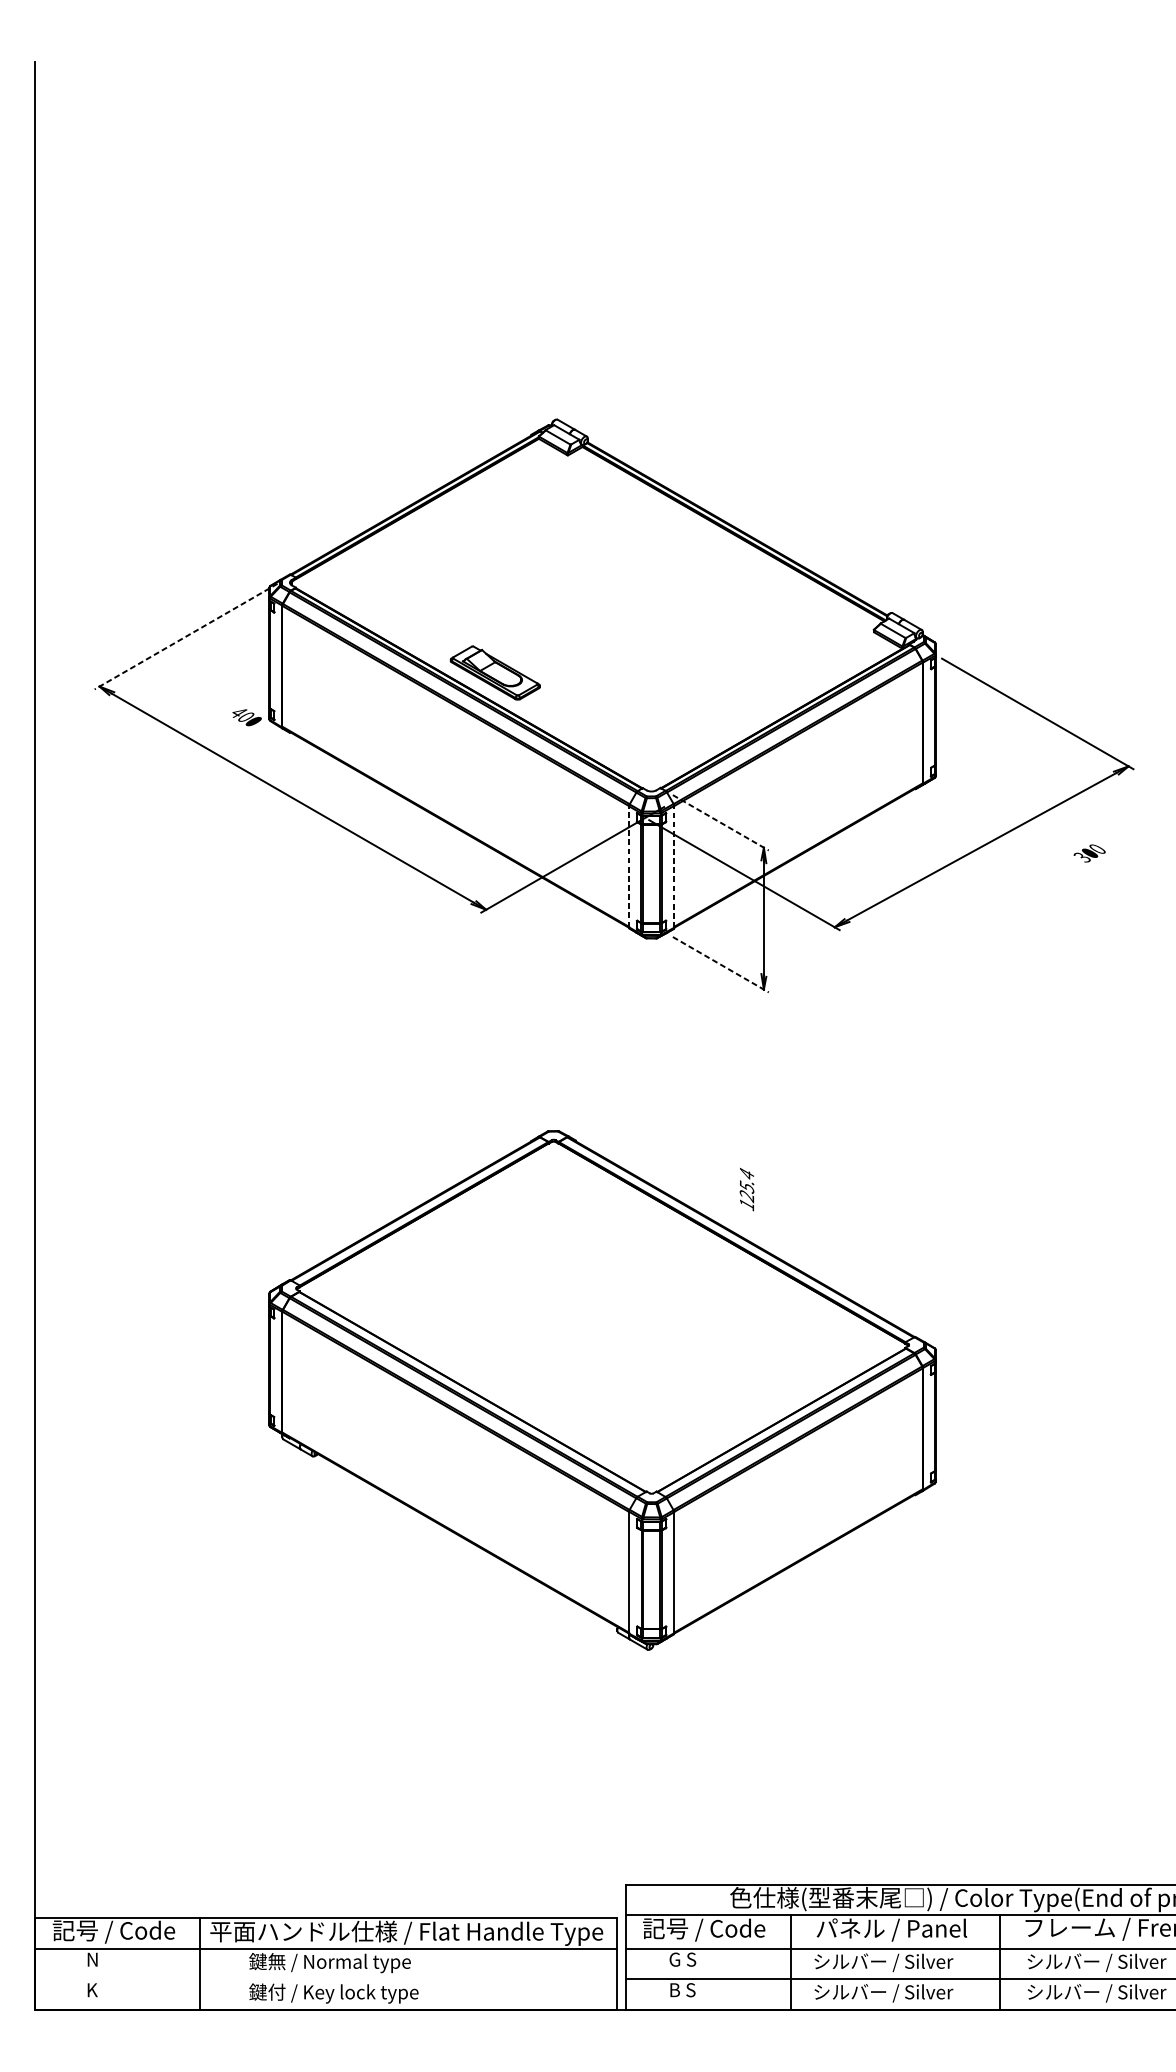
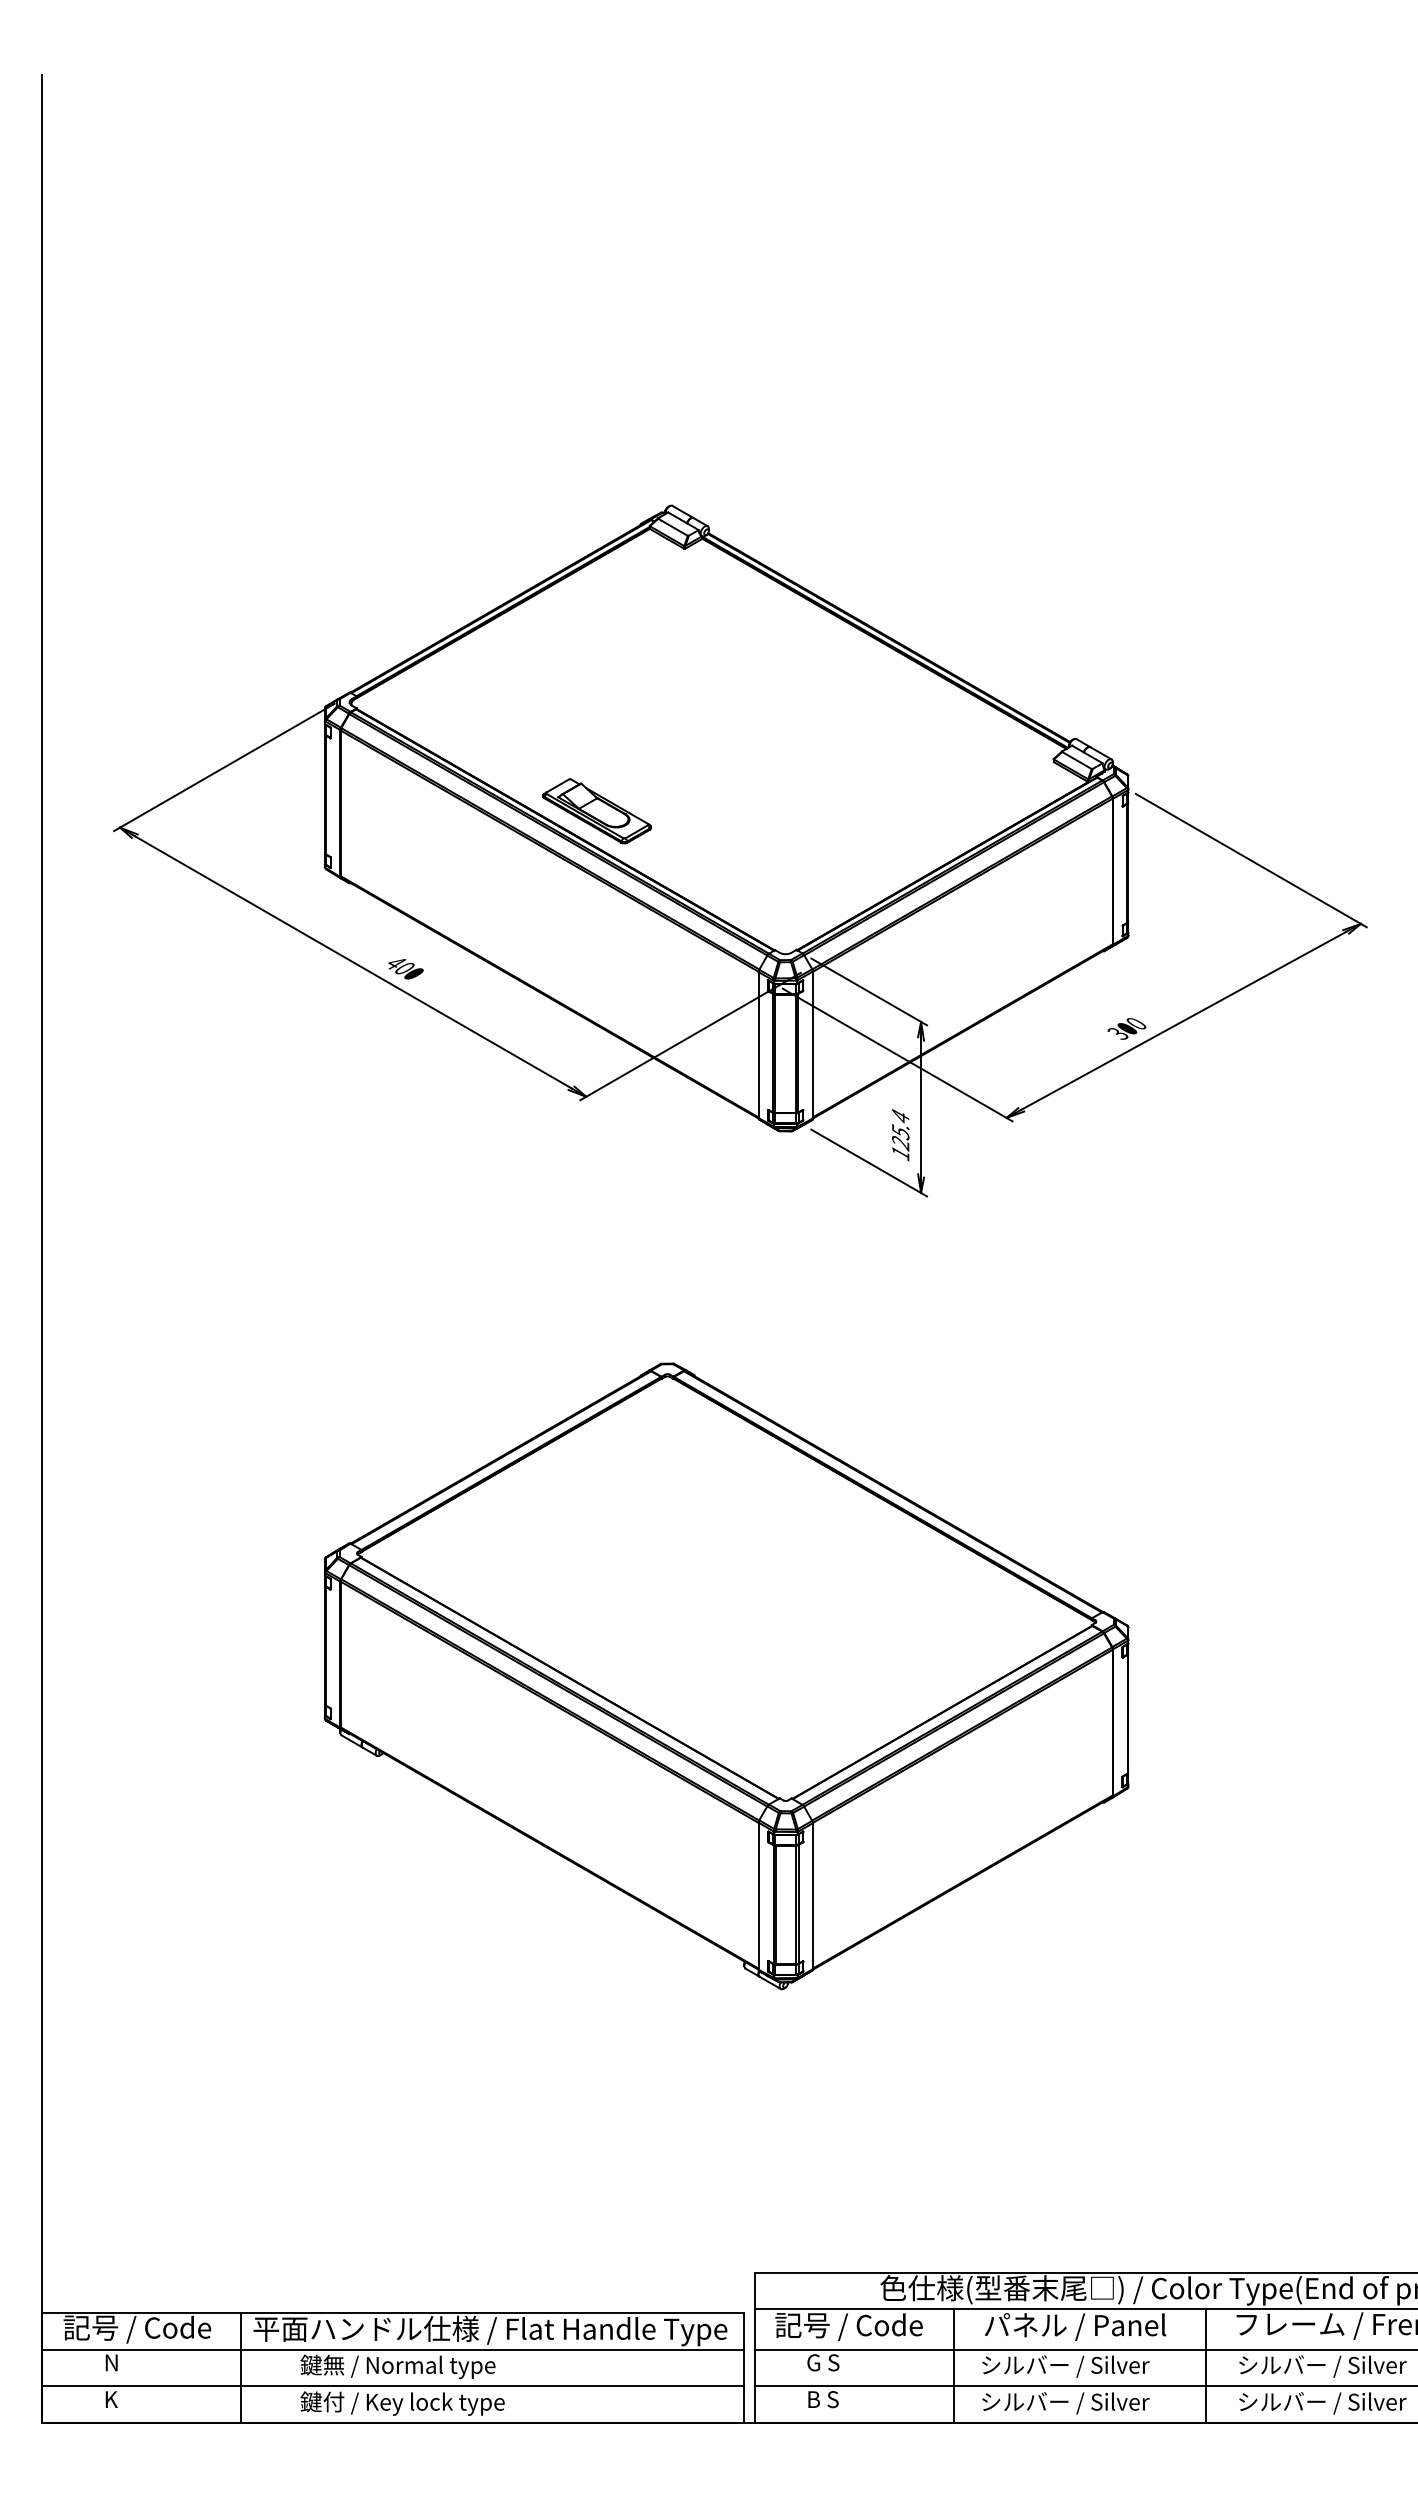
line: (185, 636) -> (223, 767), dashed -> solid
text: (246, 717) -> (405, 969), moved
line: (721, 822) -> (869, 991), dashed -> solid
text: (1089, 853) -> (1126, 1028), moved
line: (629, 867) -> (758, 1045), dashed -> solid
line: (673, 867) -> (812, 1045), dashed -> solid
line: (721, 965) -> (869, 1163), dashed -> solid
text: (746, 1189) -> (900, 1135), moved
line: (326, 1979) -> (393, 2386), added

